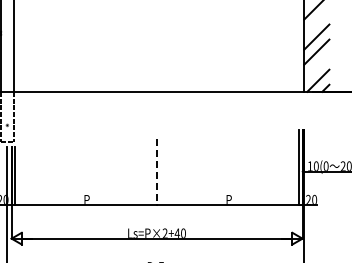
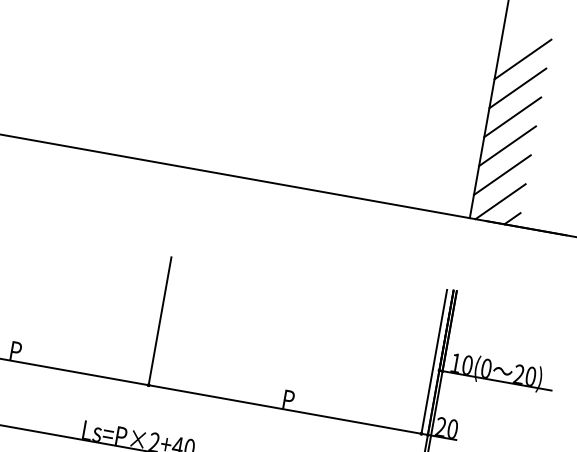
line: (316, 21) -> (517, 87), added
line: (316, 66) -> (502, 173), added
line: (157, 172) -> (160, 322), dashed -> solid

